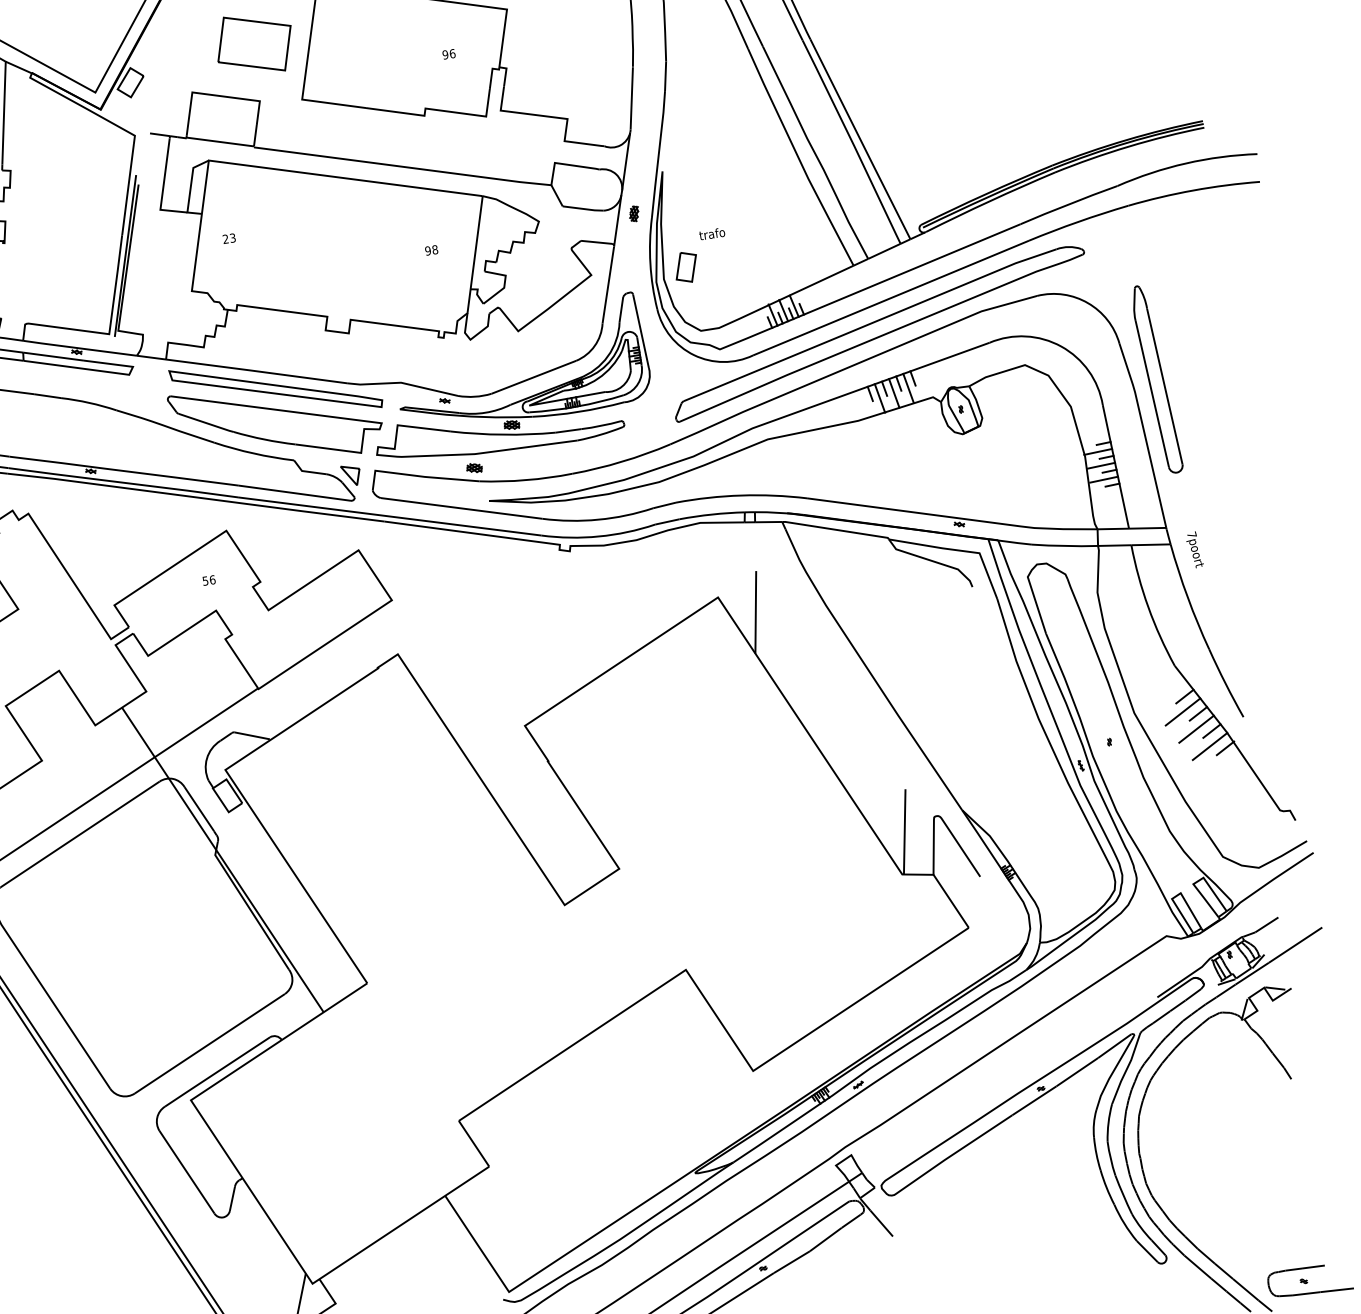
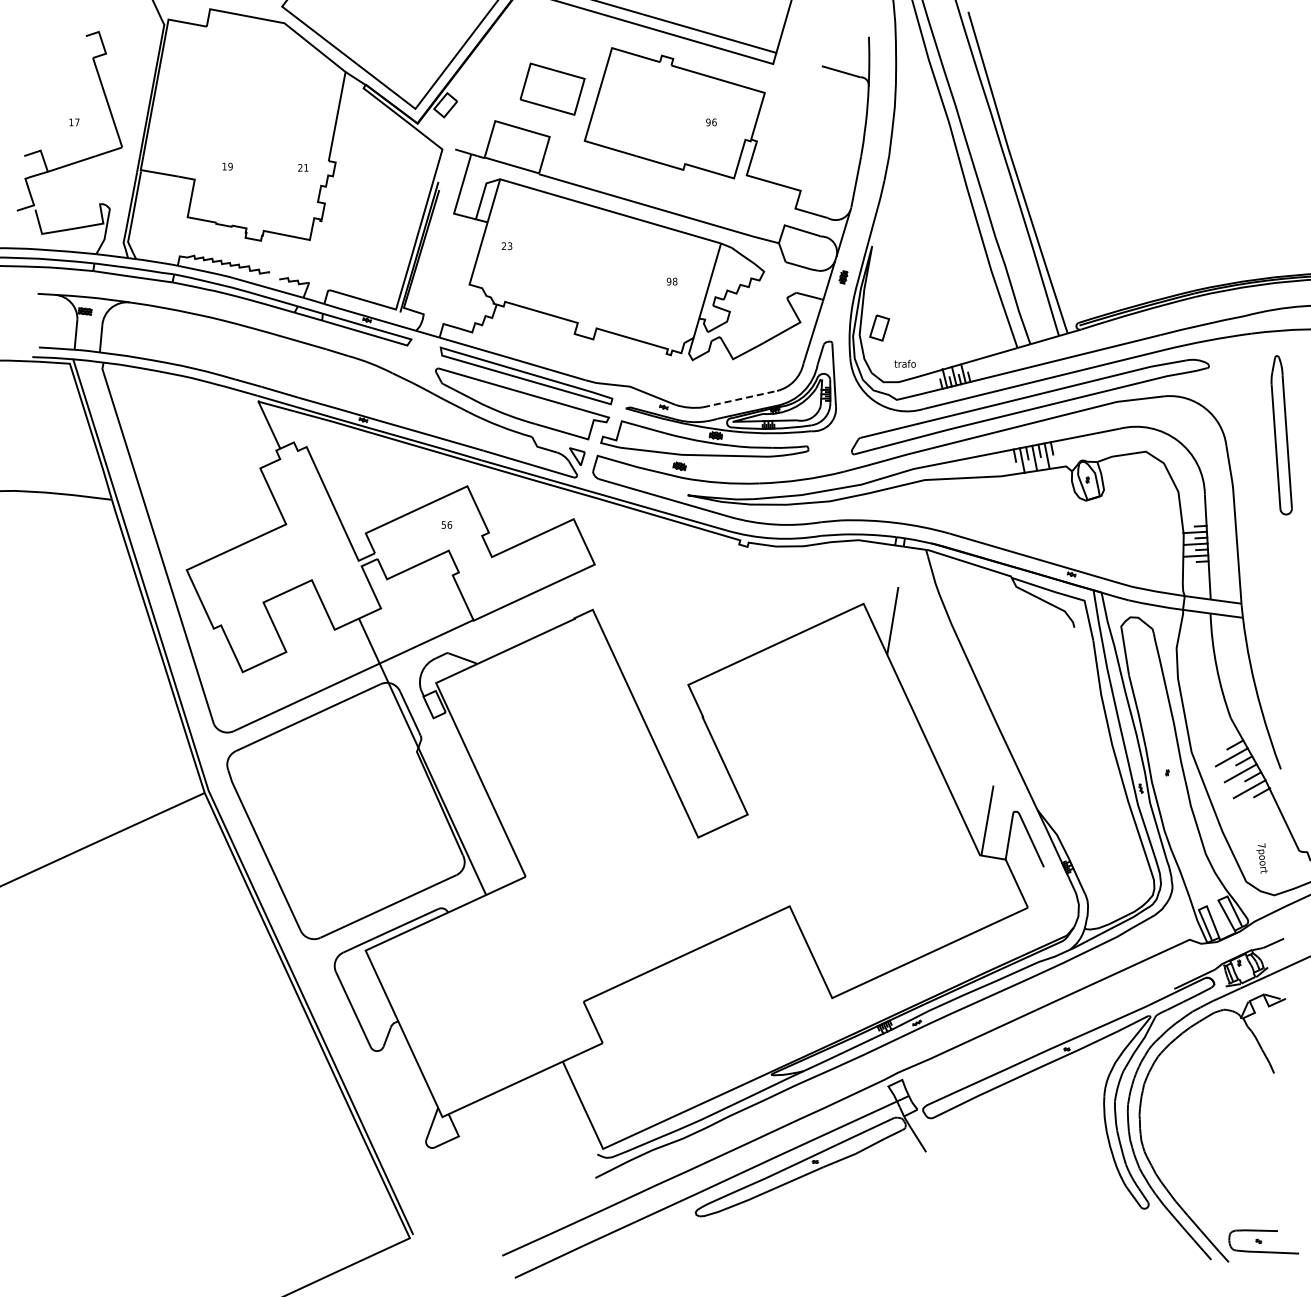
text: (711, 233) -> (904, 363), moved
line: (534, 377) -> (740, 399), solid -> dashed
part: (1156, 379) -> (1281, 435), moved
text: (1194, 550) -> (1261, 858), moved

